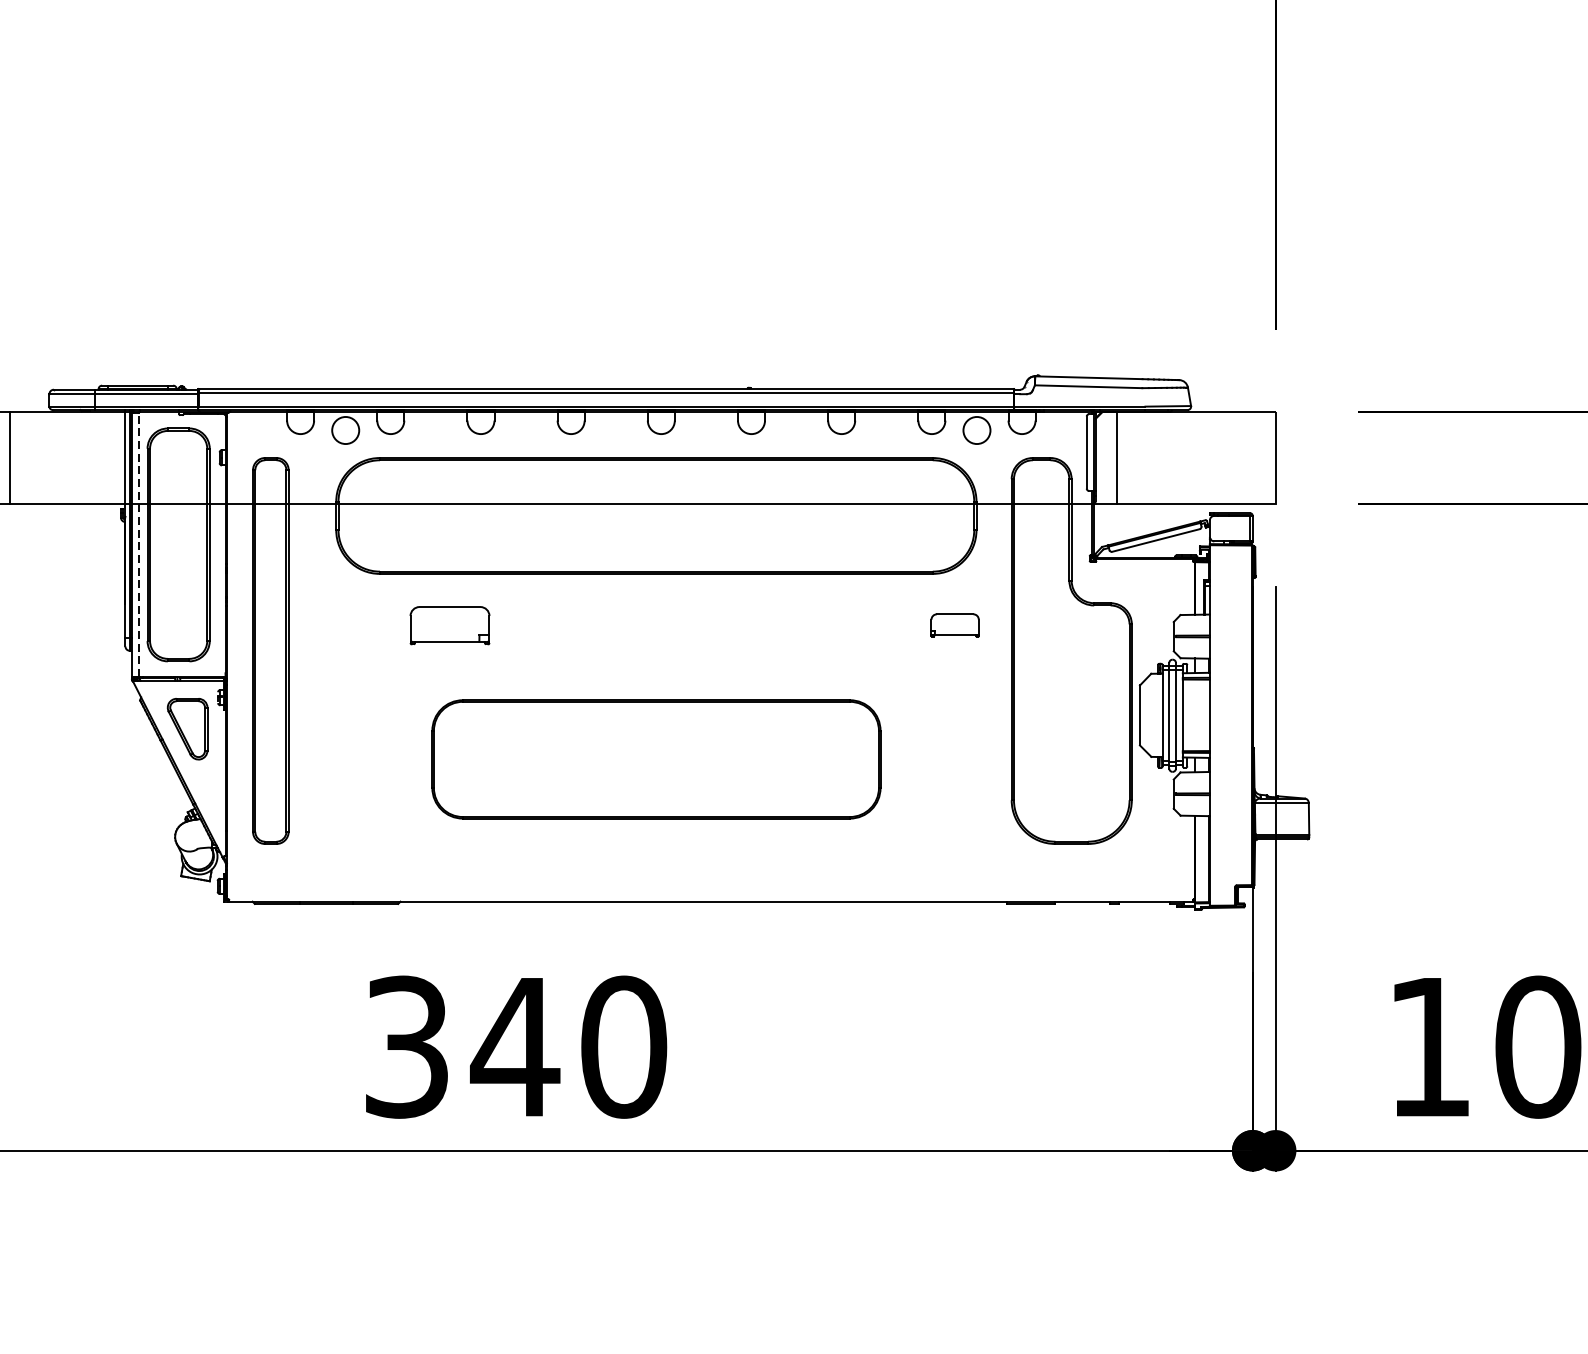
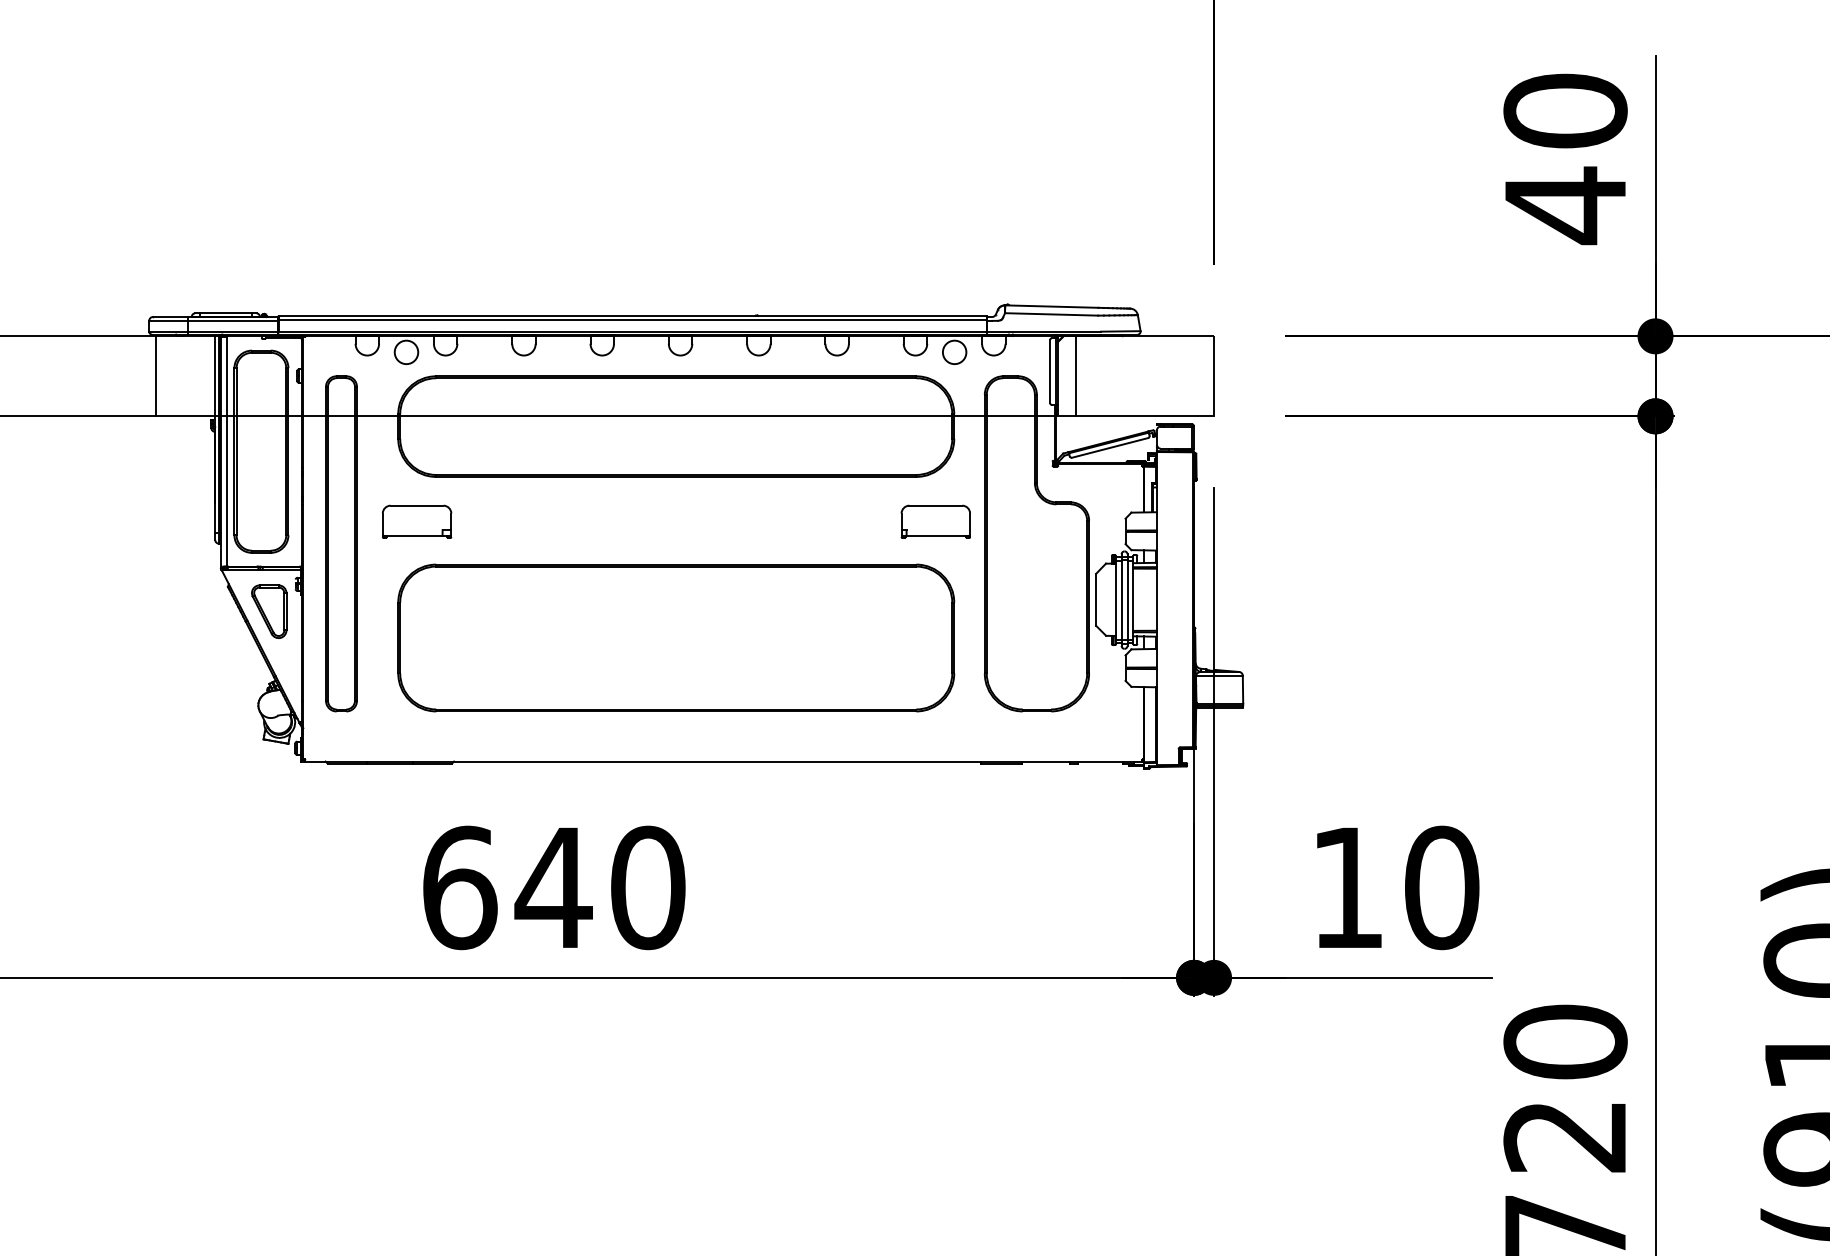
line: (10, 458) -> (156, 376), moved
line: (138, 544) -> (226, 451), dashed -> solid
part: (450, 625) -> (417, 521), moved
part: (954, 625) -> (935, 521), size x1.67
part: (656, 758) -> (676, 637), size x1.43
text: (407, 1046) -> (460, 887), 340 -> 640

